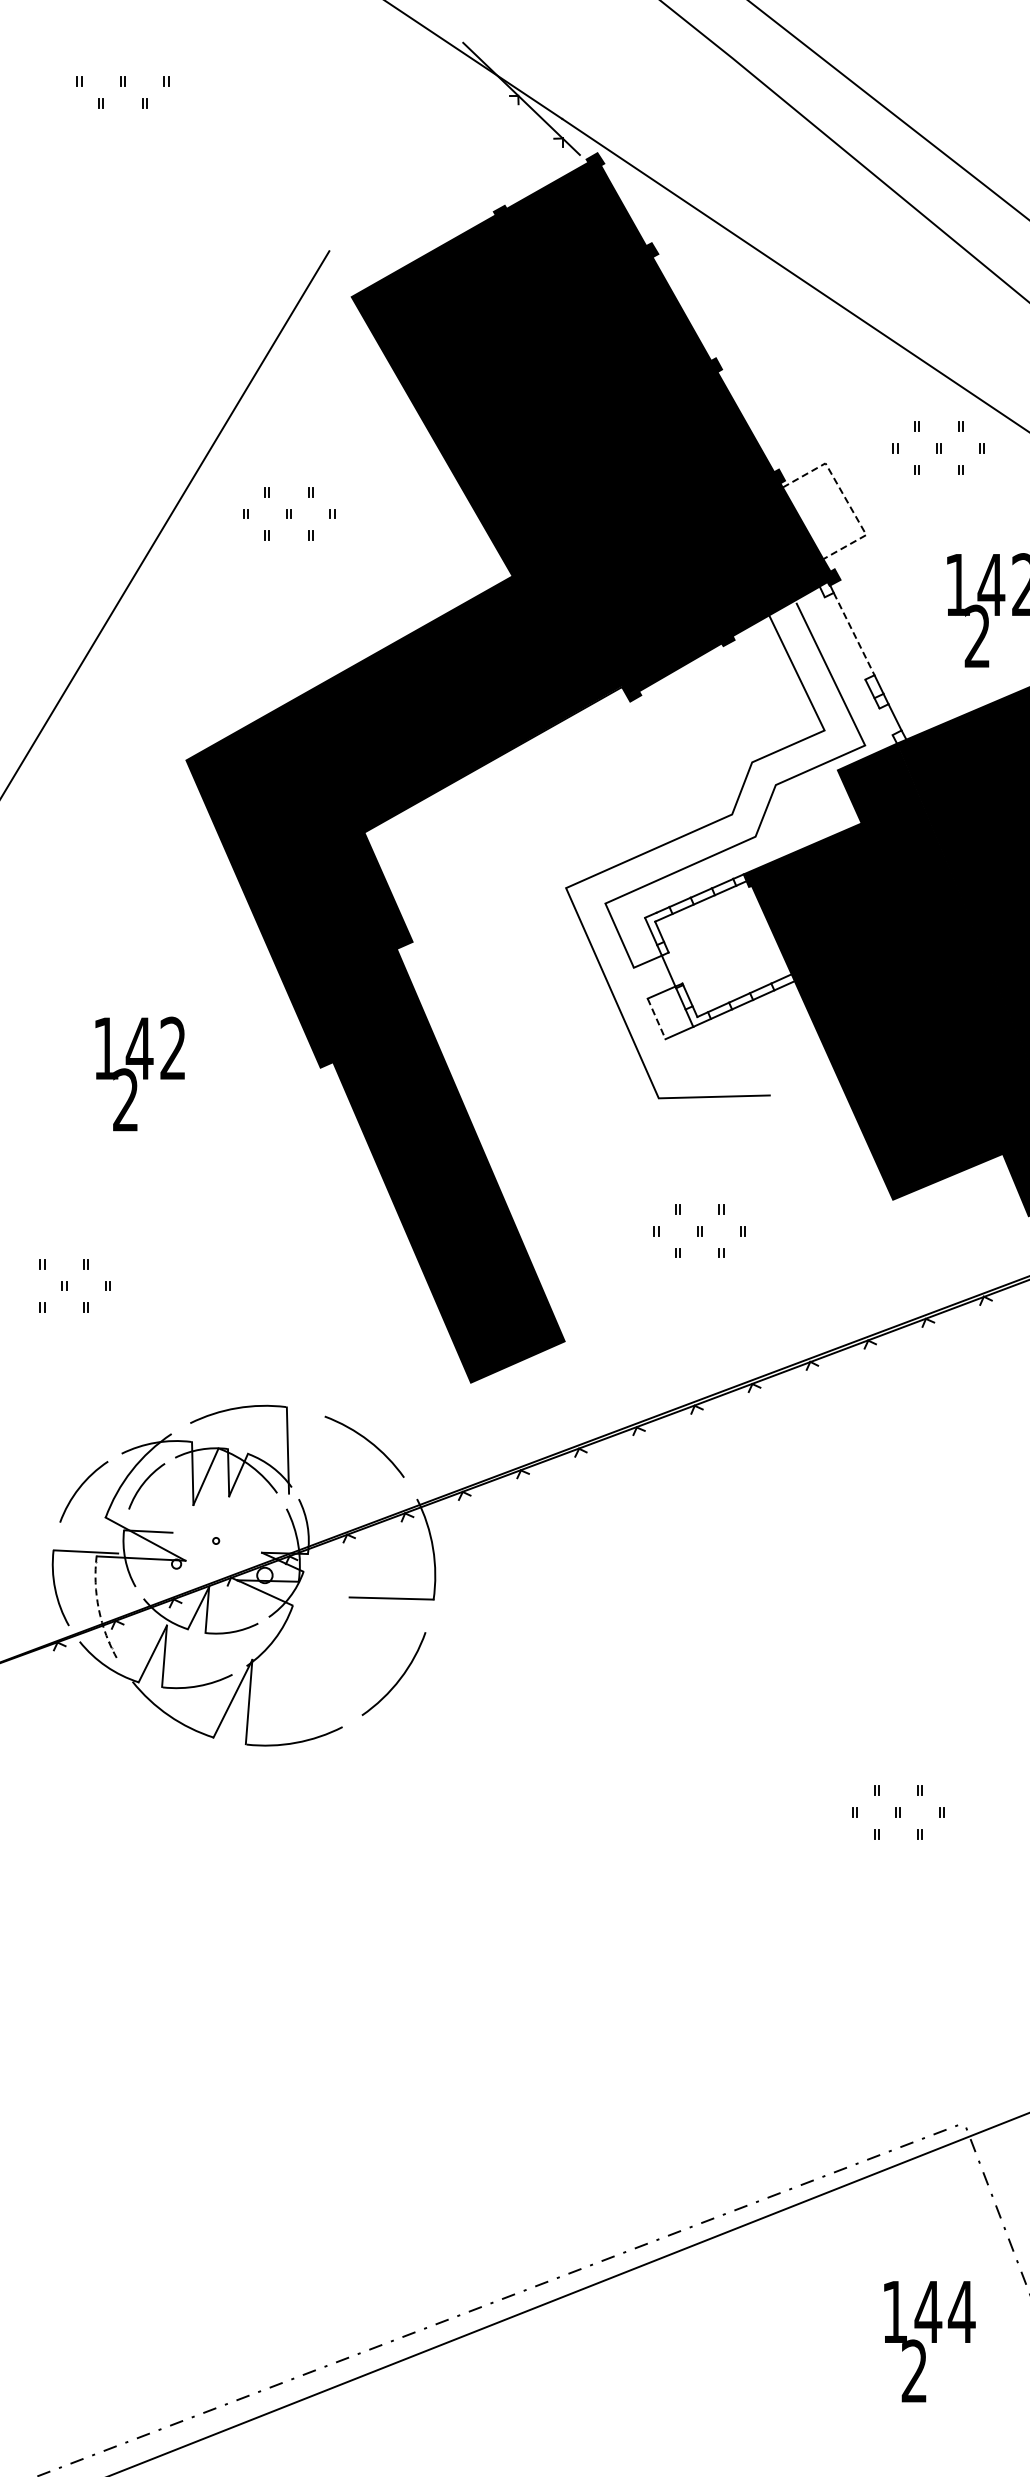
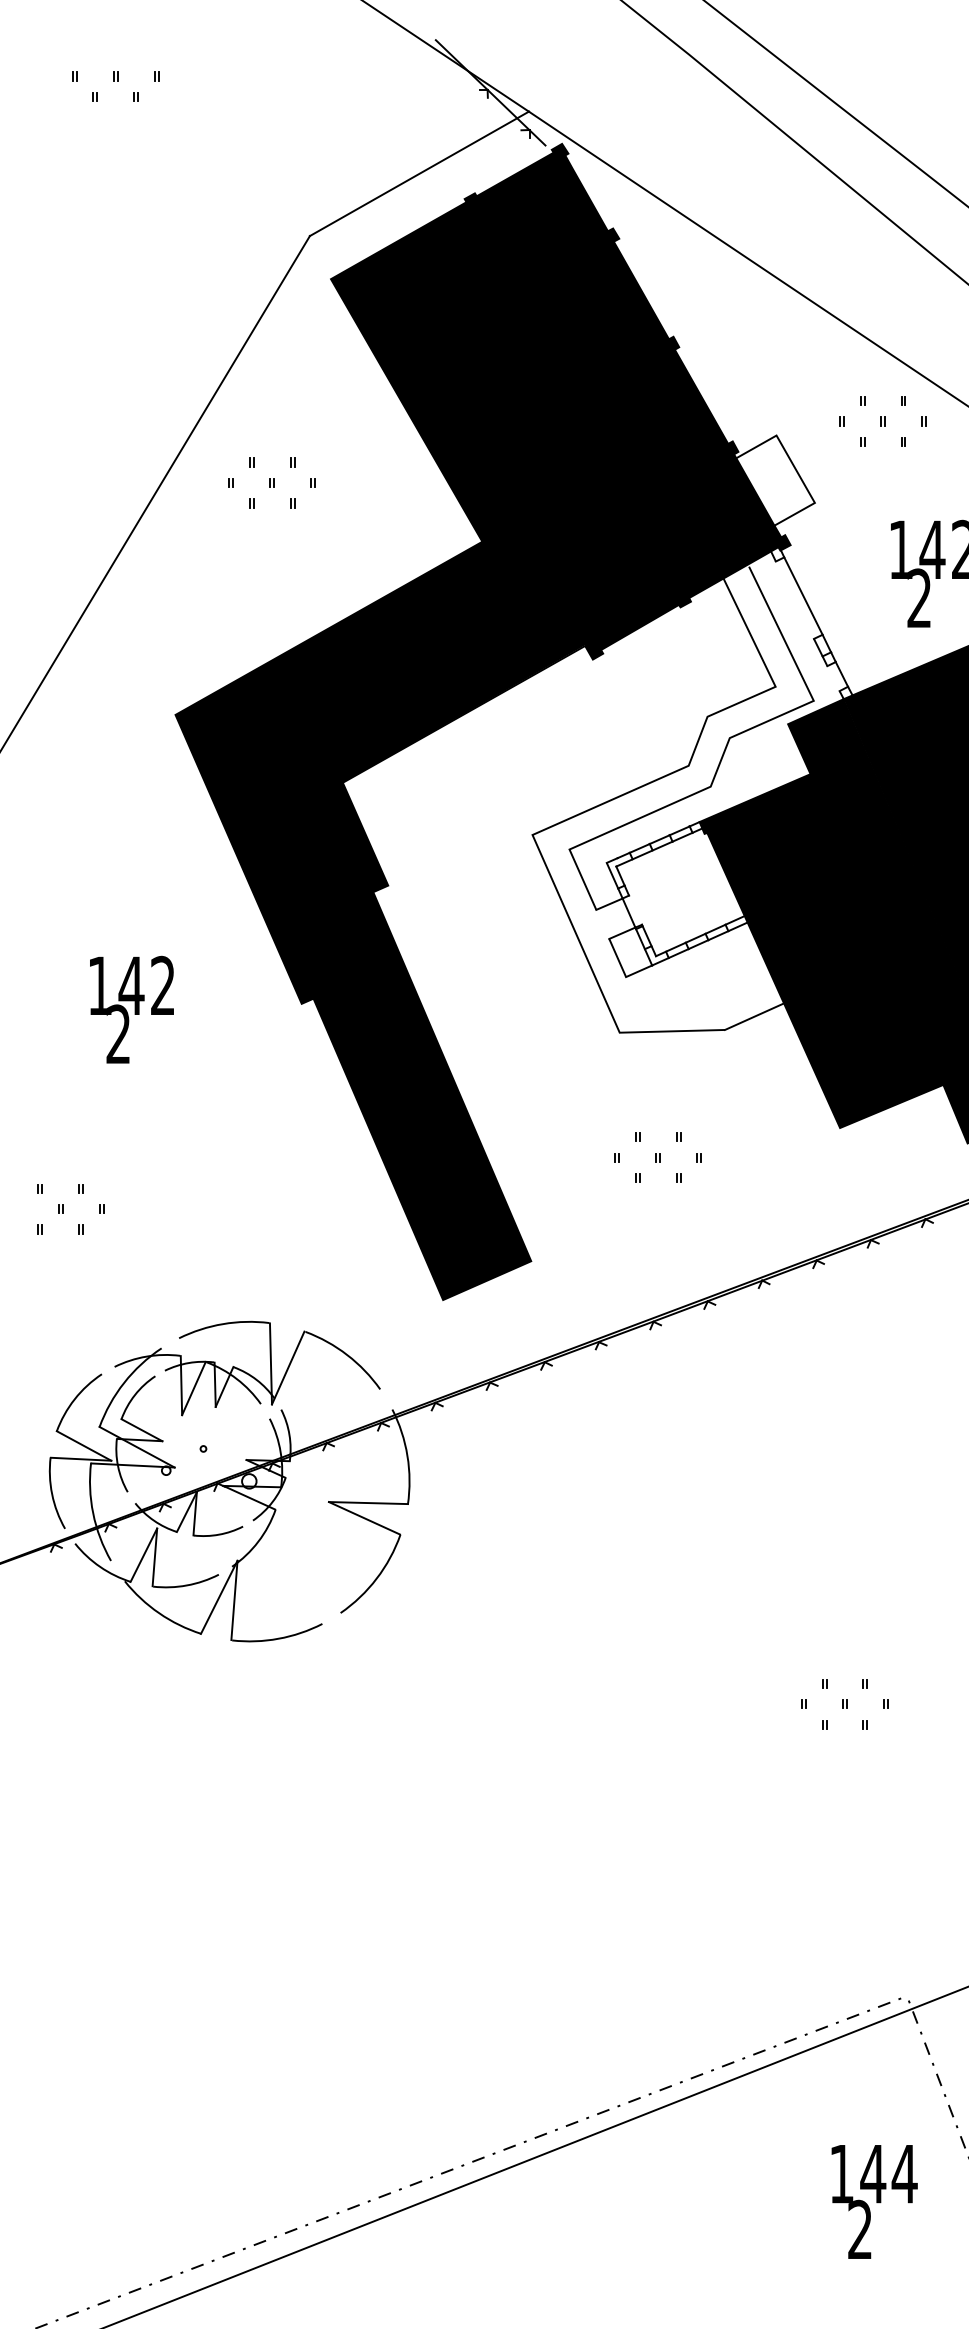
line: (445, 184) -> (419, 173), added
line: (846, 499) -> (796, 469), dashed -> solid
line: (854, 634) -> (803, 596), dashed -> solid
line: (656, 1019) -> (617, 958), dashed -> solid
line: (801, 1081) -> (753, 1016), added
line: (306, 1454) -> (288, 1367), added
line: (150, 1520) -> (141, 1429), added
line: (89, 1537) -> (84, 1445), added
arc: (98, 1609) -> (92, 1513), dashed -> solid
line: (387, 1614) -> (364, 1518), added

